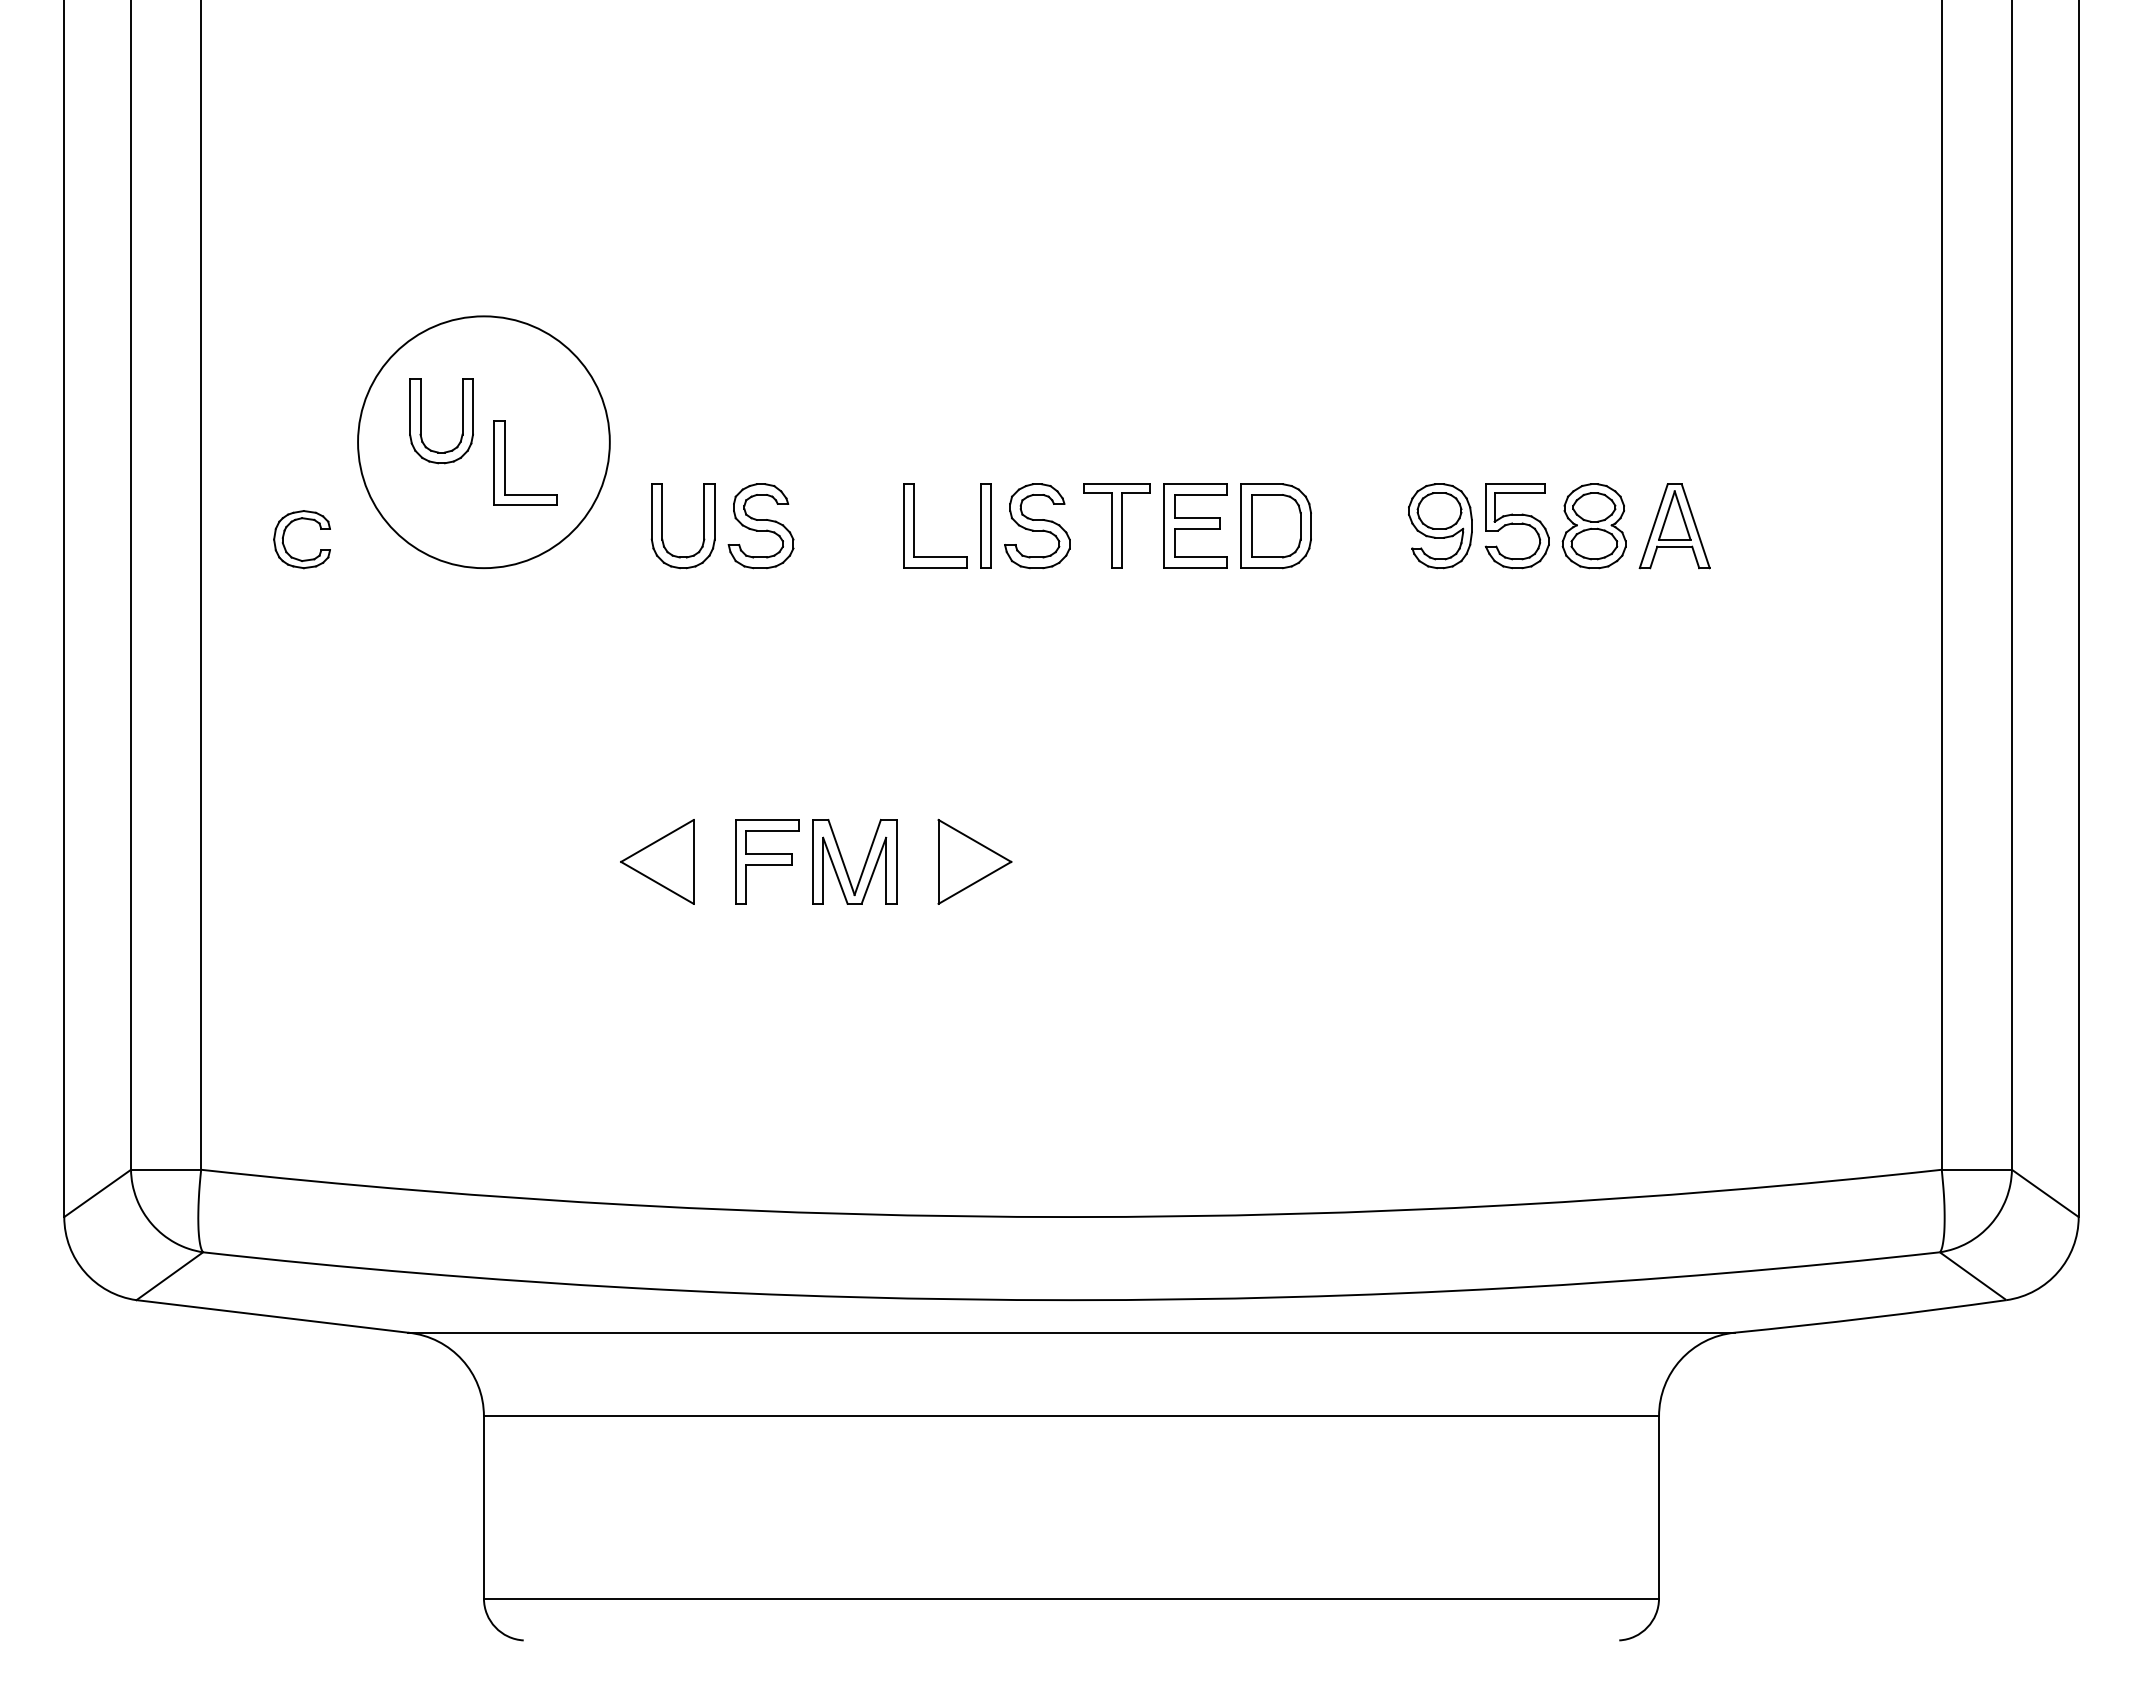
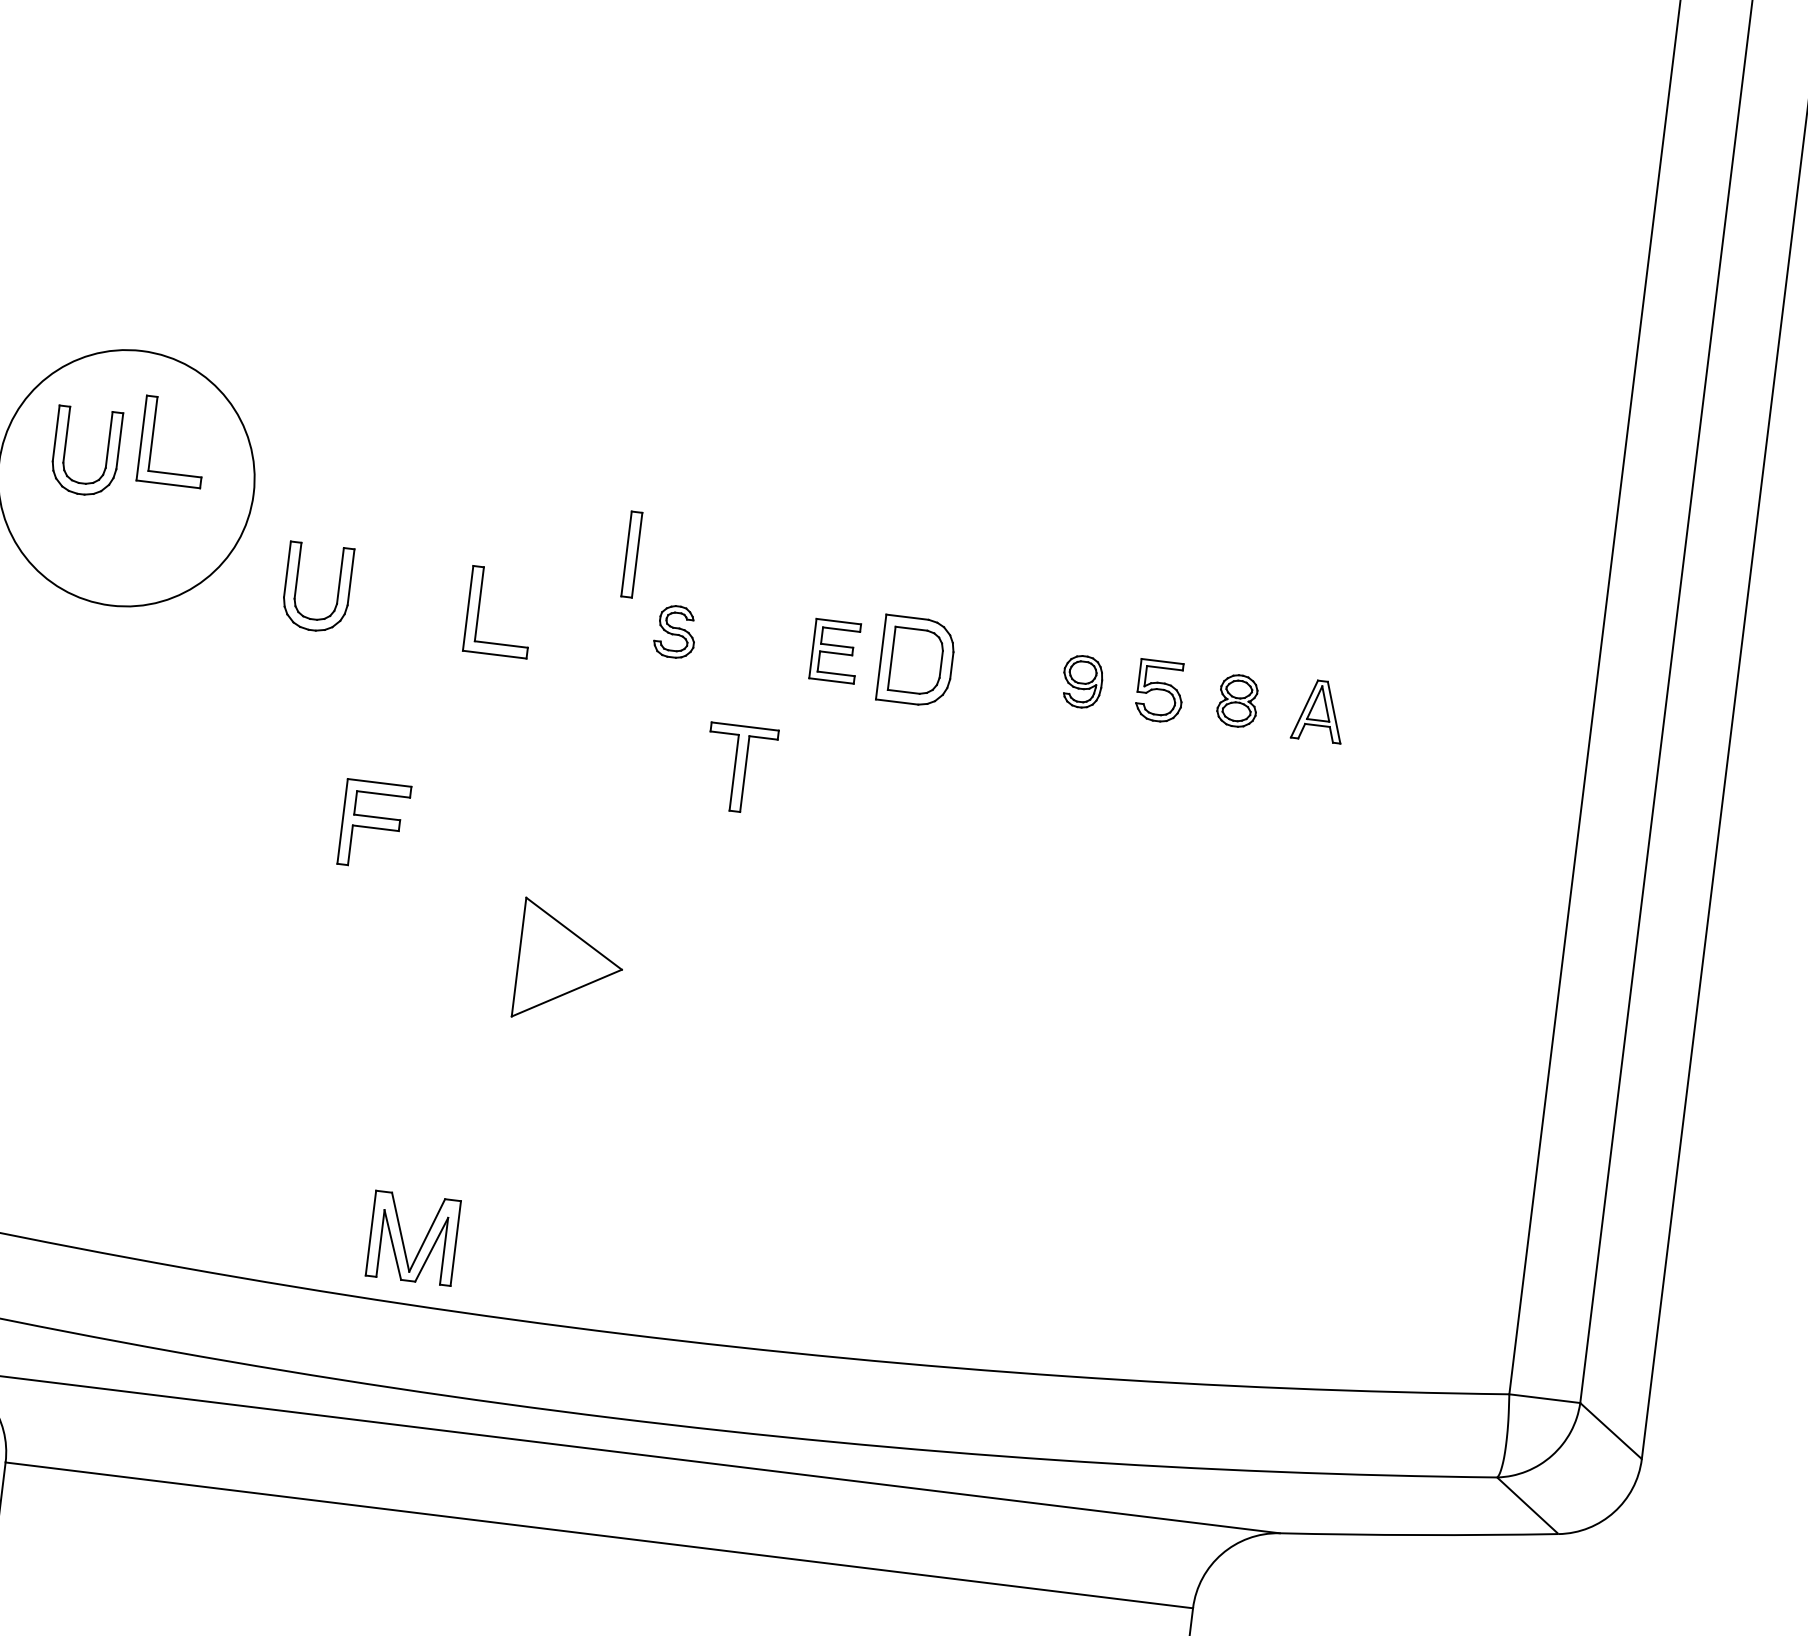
part: (505, 462) -> (153, 438), moved
part: (914, 525) -> (479, 609), moved
part: (985, 525) -> (631, 553), moved
part: (1116, 525) -> (739, 768), moved
part: (1195, 525) -> (835, 650), size x0.7
part: (760, 526) -> (395, 597), removed
part: (1037, 526) -> (675, 632), size x0.6
part: (1440, 526) -> (1082, 682), size x0.6
part: (1516, 526) -> (1159, 691), size x0.7
part: (1593, 526) -> (1237, 701), size x0.6
part: (1674, 526) -> (1319, 711), size x0.7
part: (657, 861) -> (249, 923), removed
part: (767, 861) -> (374, 824), moved
part: (974, 861) -> (570, 962), size x1.4
part: (845, 865) -> (403, 1240), moved

